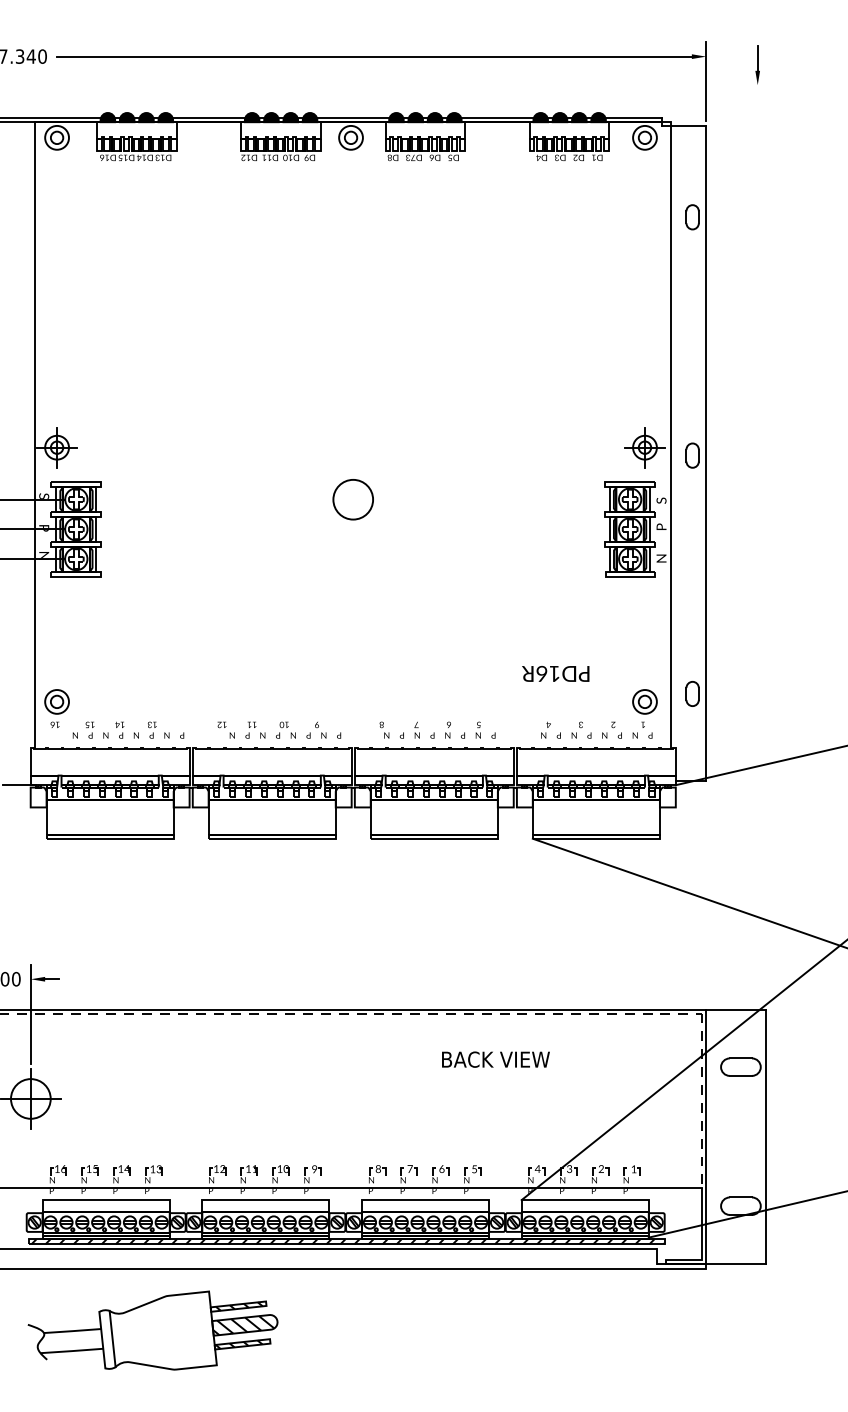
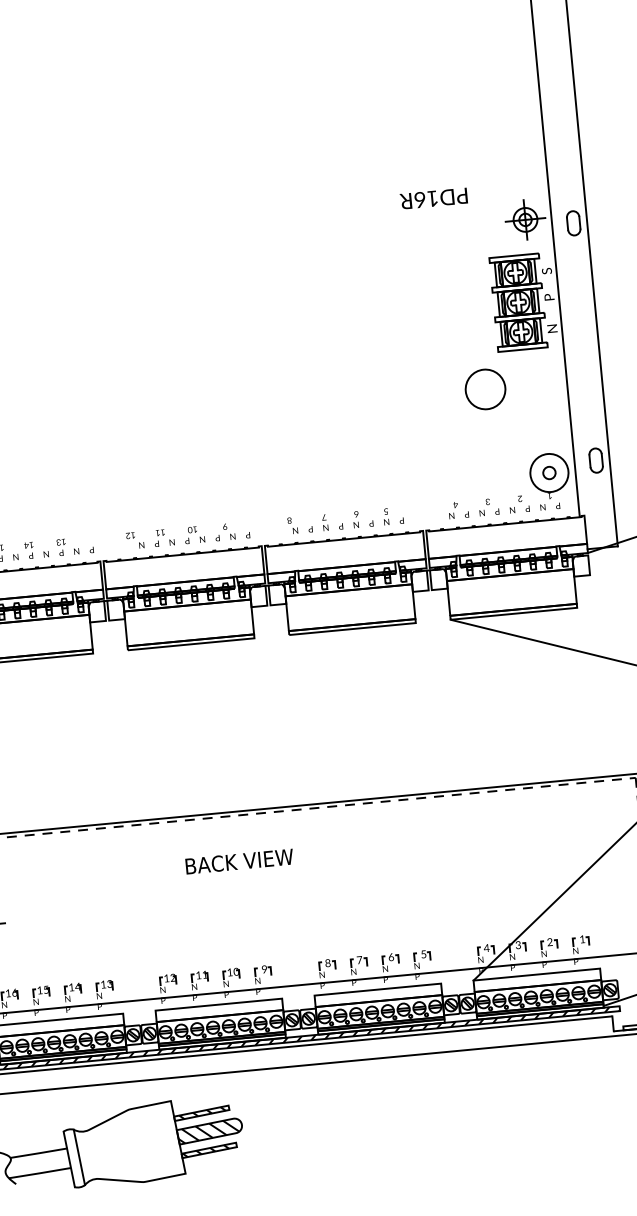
circle: (352, 499) -> (484, 389), moved
text: (555, 673) -> (433, 198), moved
circle: (644, 701) -> (548, 472), size x1.6
text: (495, 1059) -> (239, 861), moved

